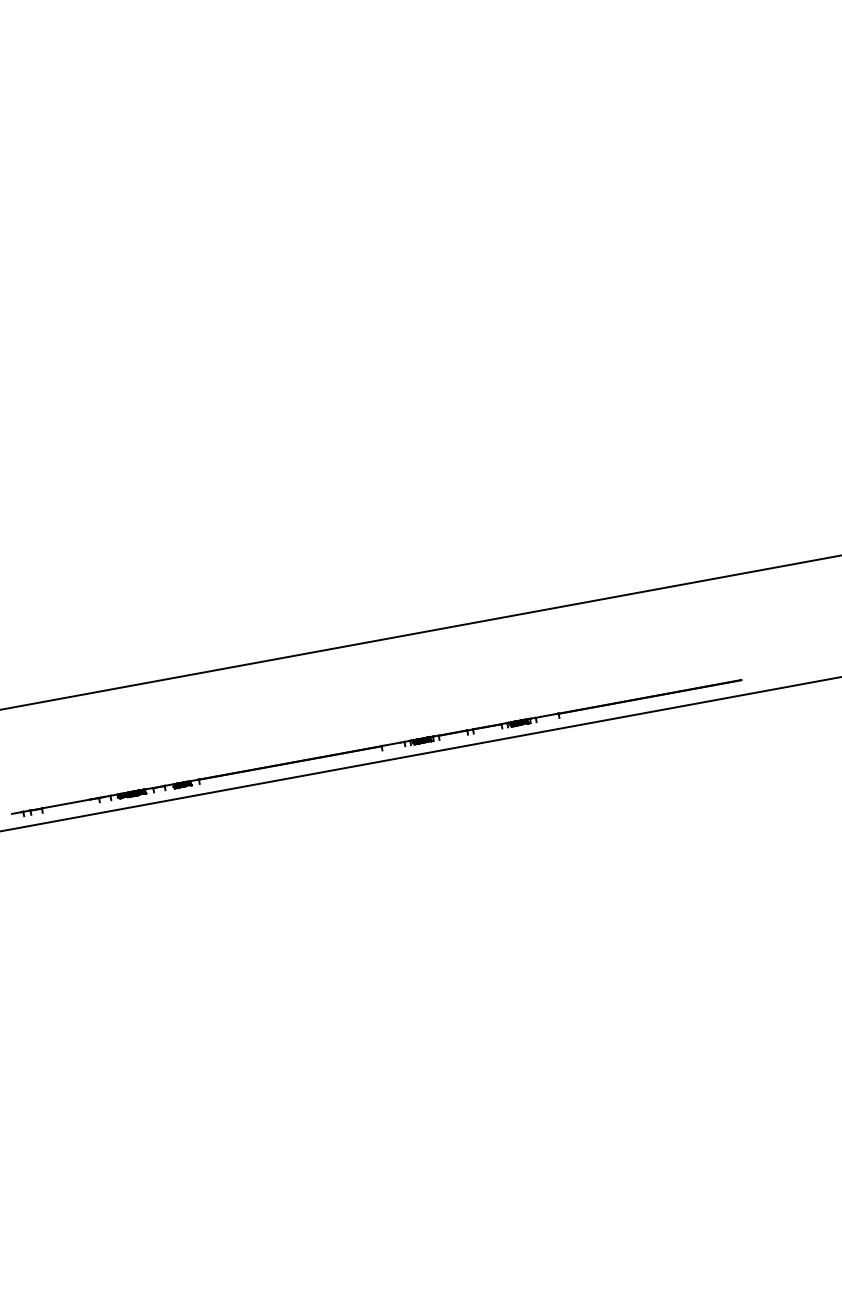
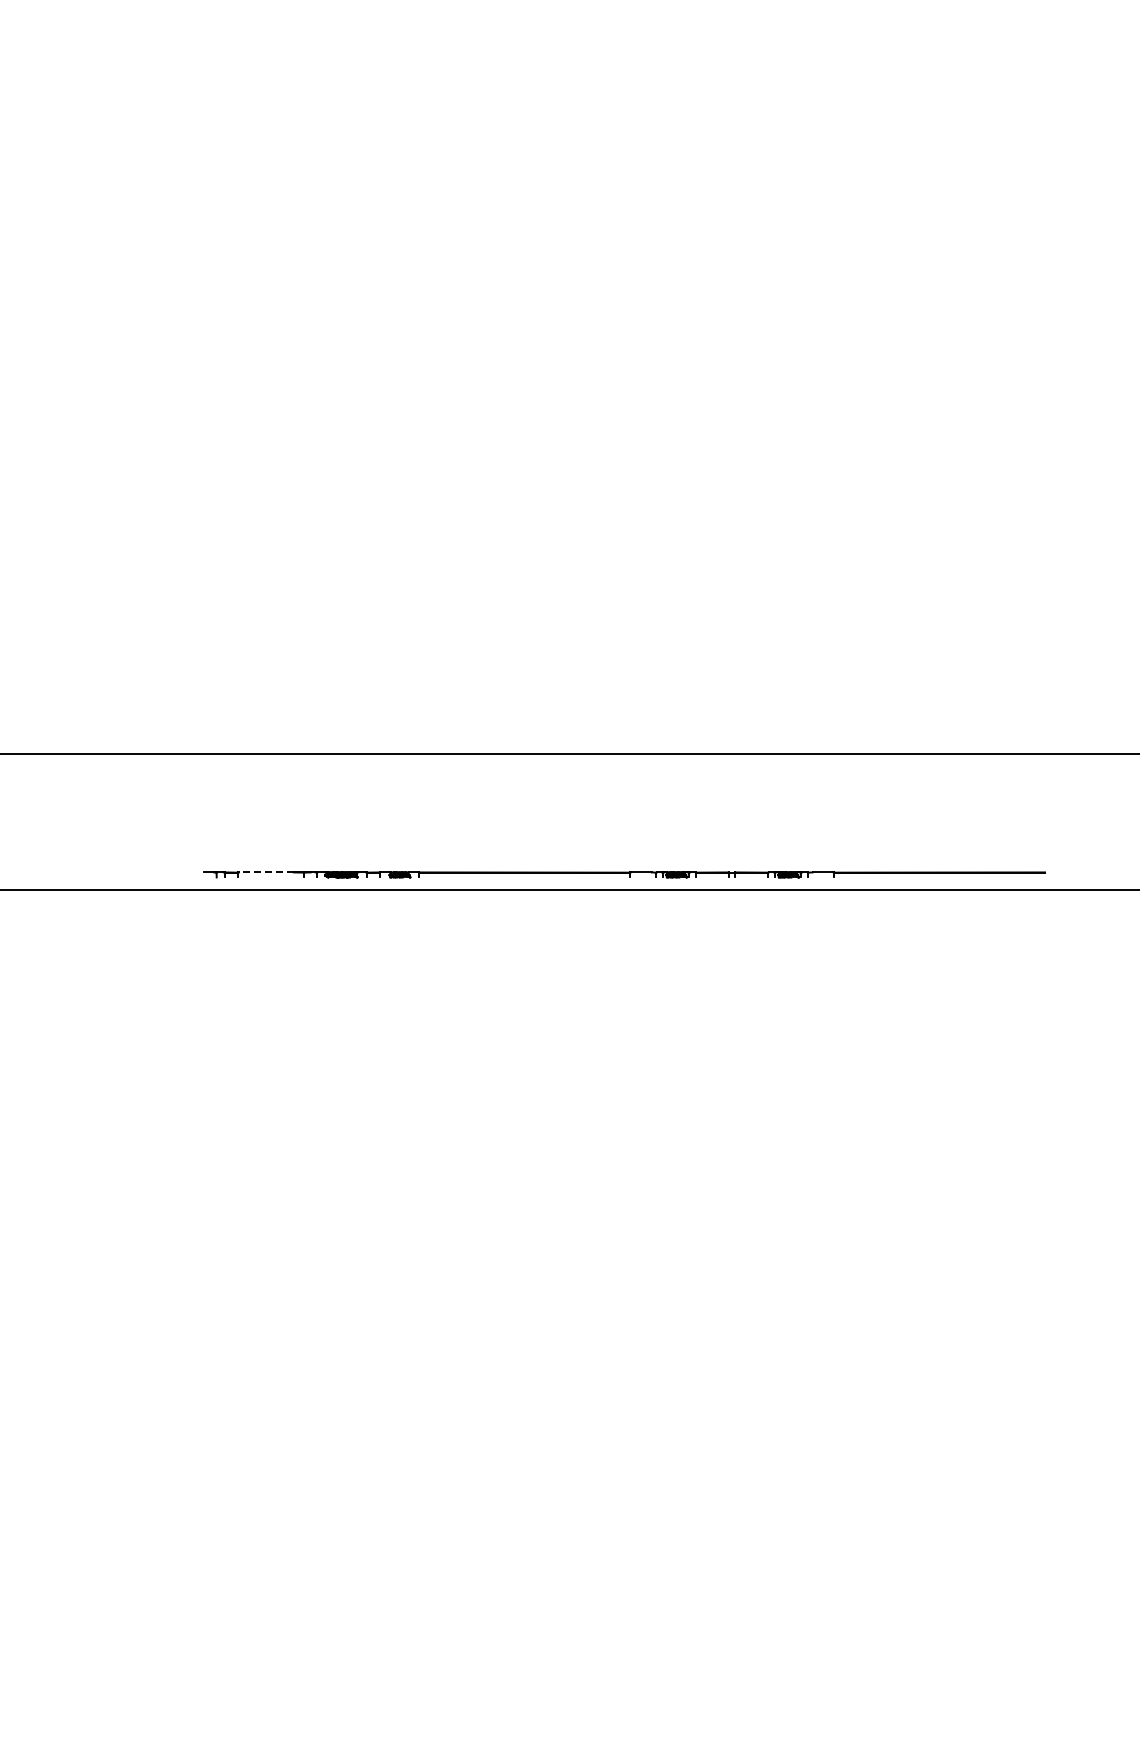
line: (65, 804) -> (265, 872), solid -> dashed

